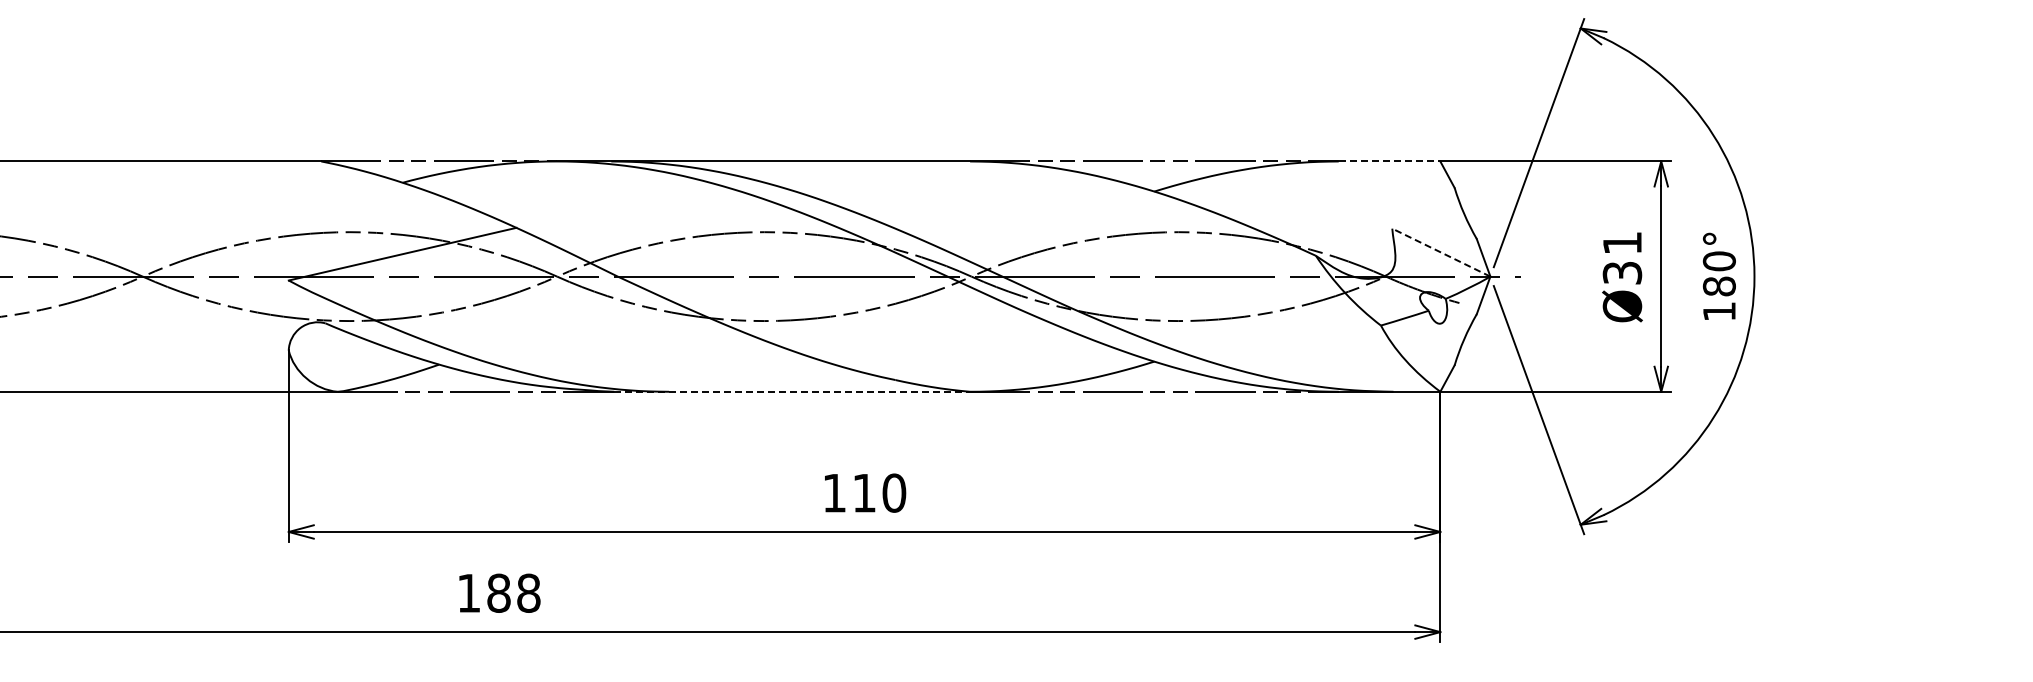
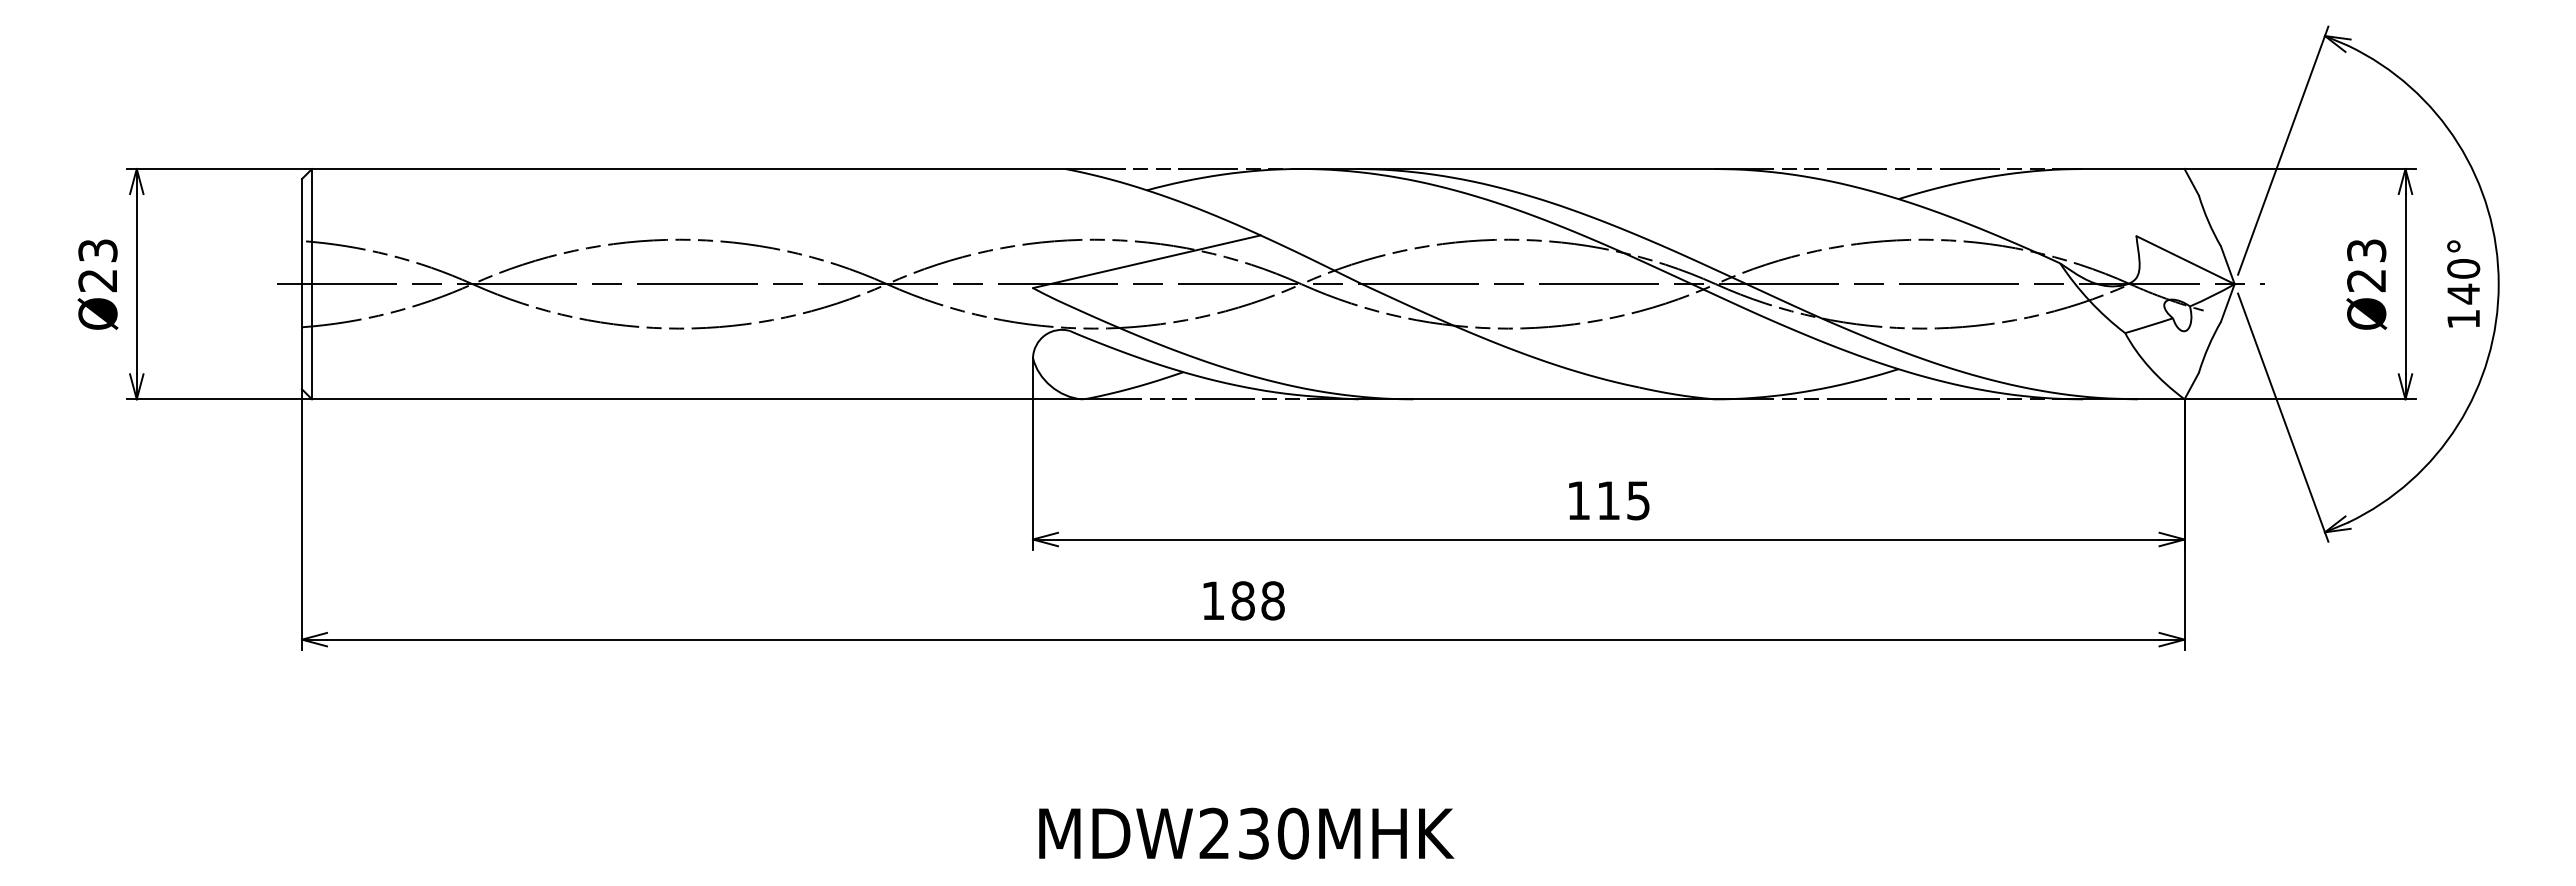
line: (1389, 161) -> (2133, 169), dashed -> solid
line: (1441, 252) -> (2185, 260), dashed -> solid
text: (1622, 257) -> (2366, 265), Ø31 -> Ø23
text: (1719, 285) -> (2463, 293), 180° -> 140°
line: (792, 391) -> (1536, 399), dashed -> solid
text: (894, 492) -> (1638, 500), 110 -> 115

